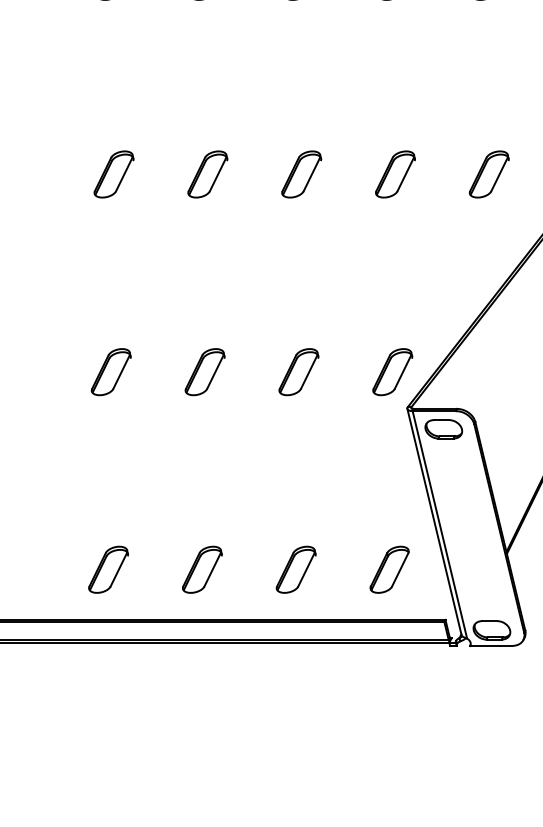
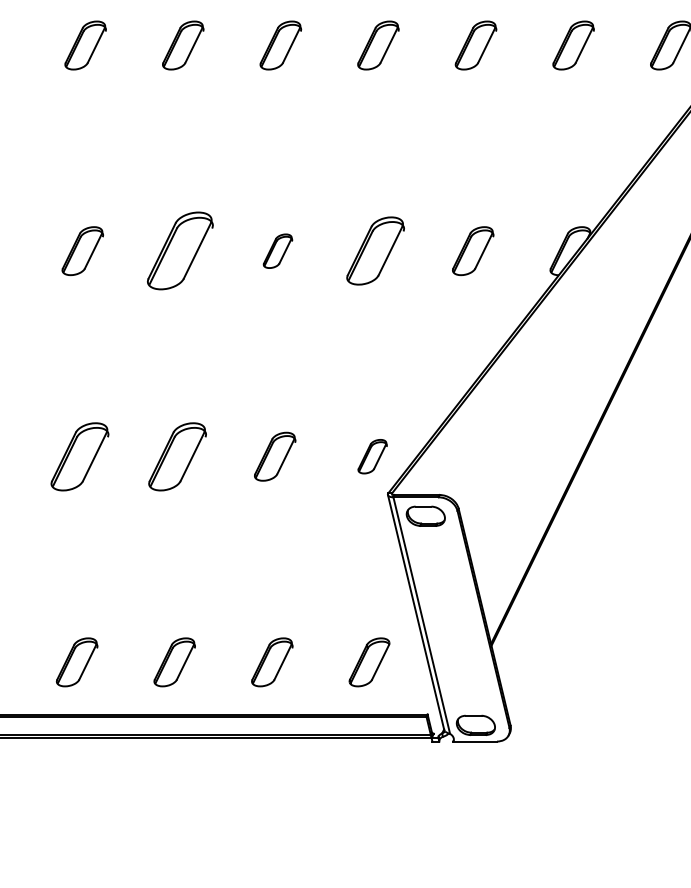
part: (207, 174) -> (180, 251), size x1.6
part: (301, 174) -> (277, 251), size x0.7
part: (395, 174) -> (375, 251), size x1.4
part: (110, 371) -> (79, 456), size x1.4
part: (205, 371) -> (177, 456), size x1.4
part: (392, 371) -> (372, 456), size x0.7

